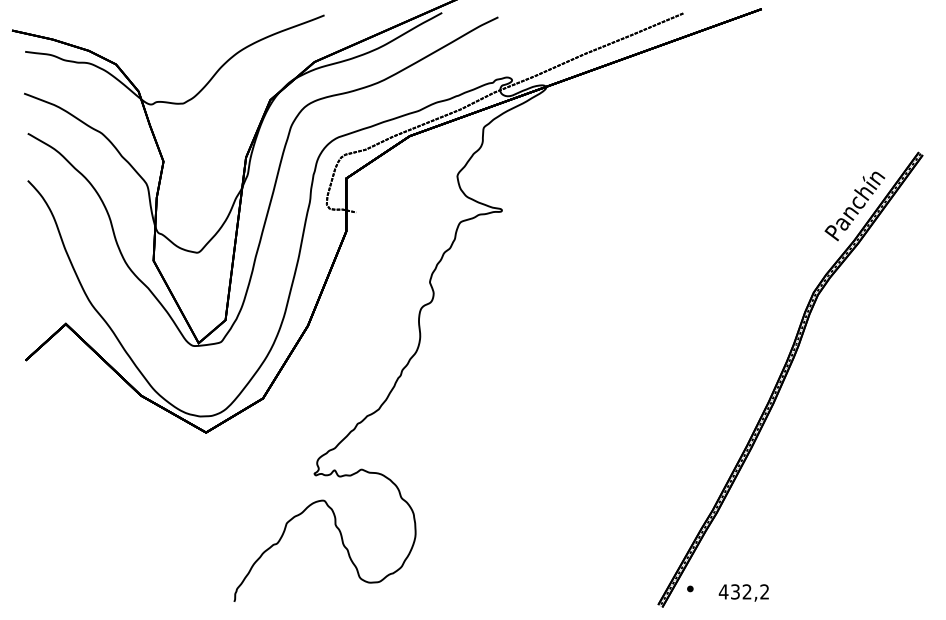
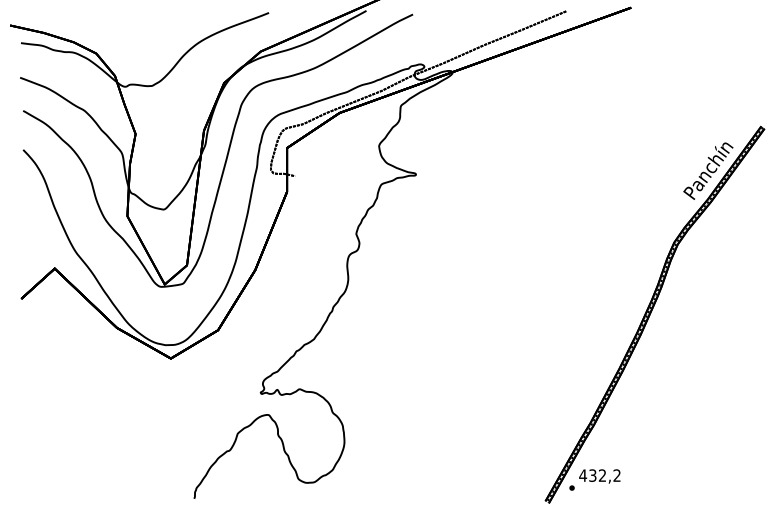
text: (743, 592) -> (599, 476), moved

